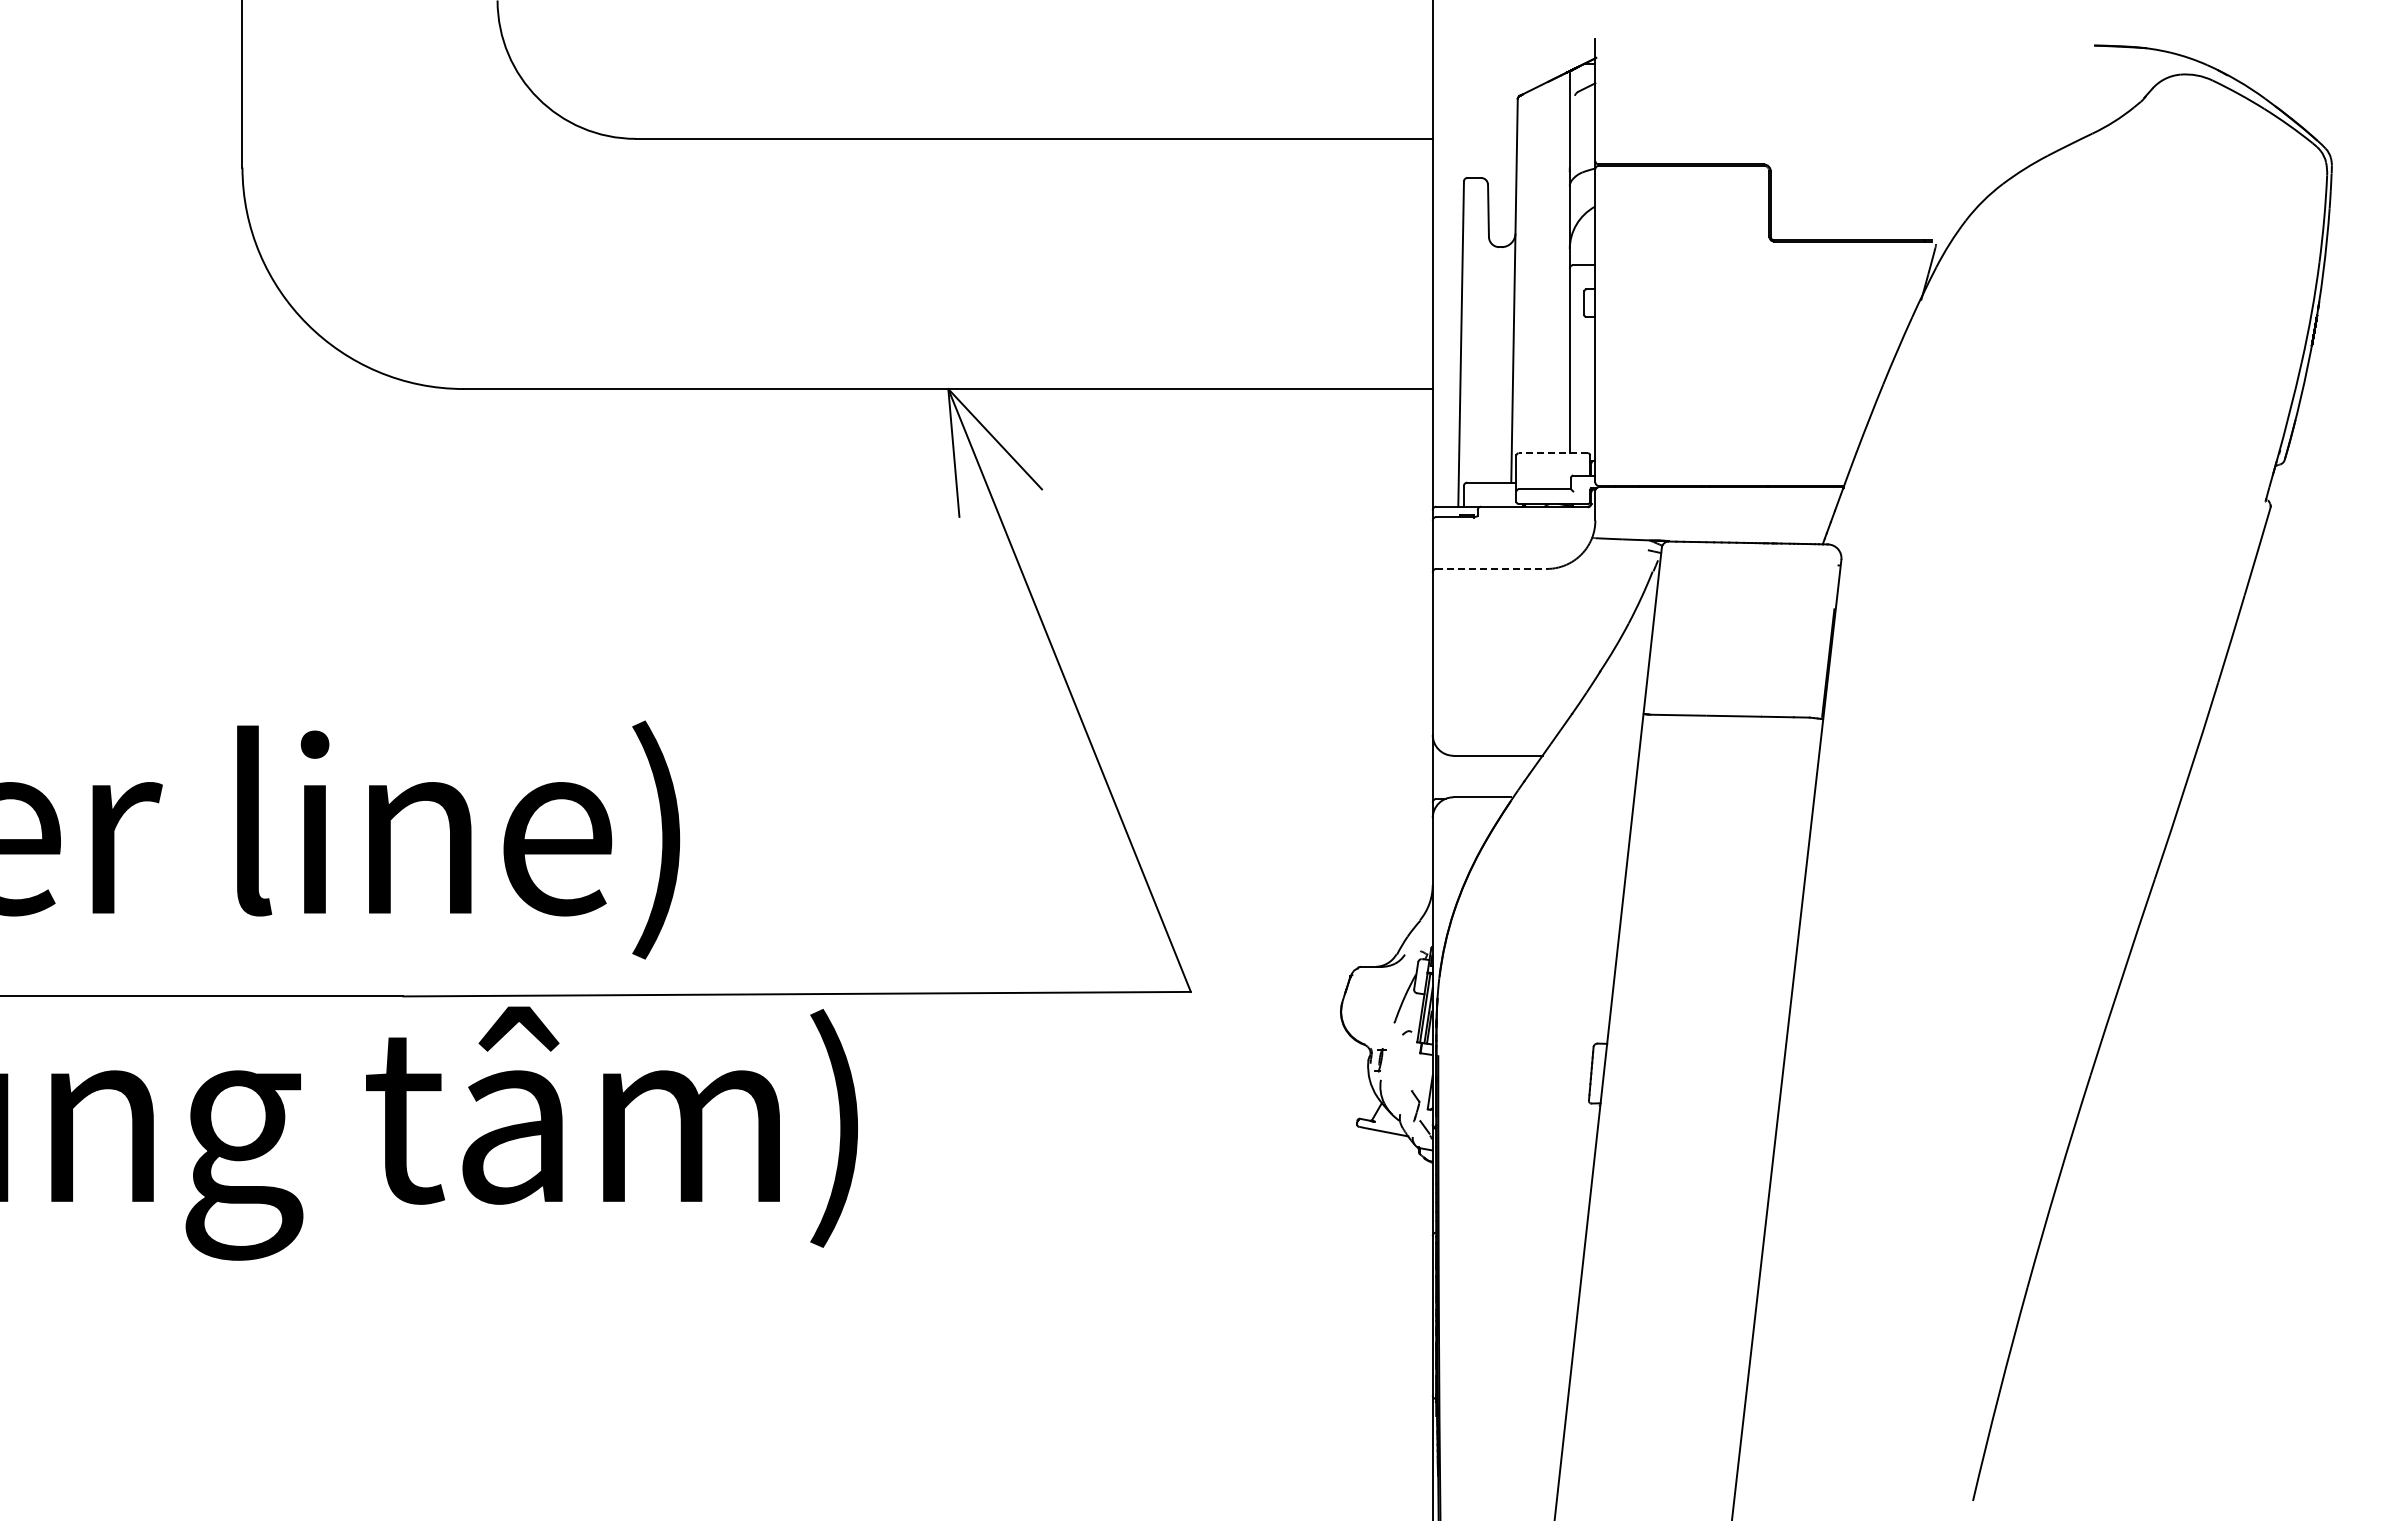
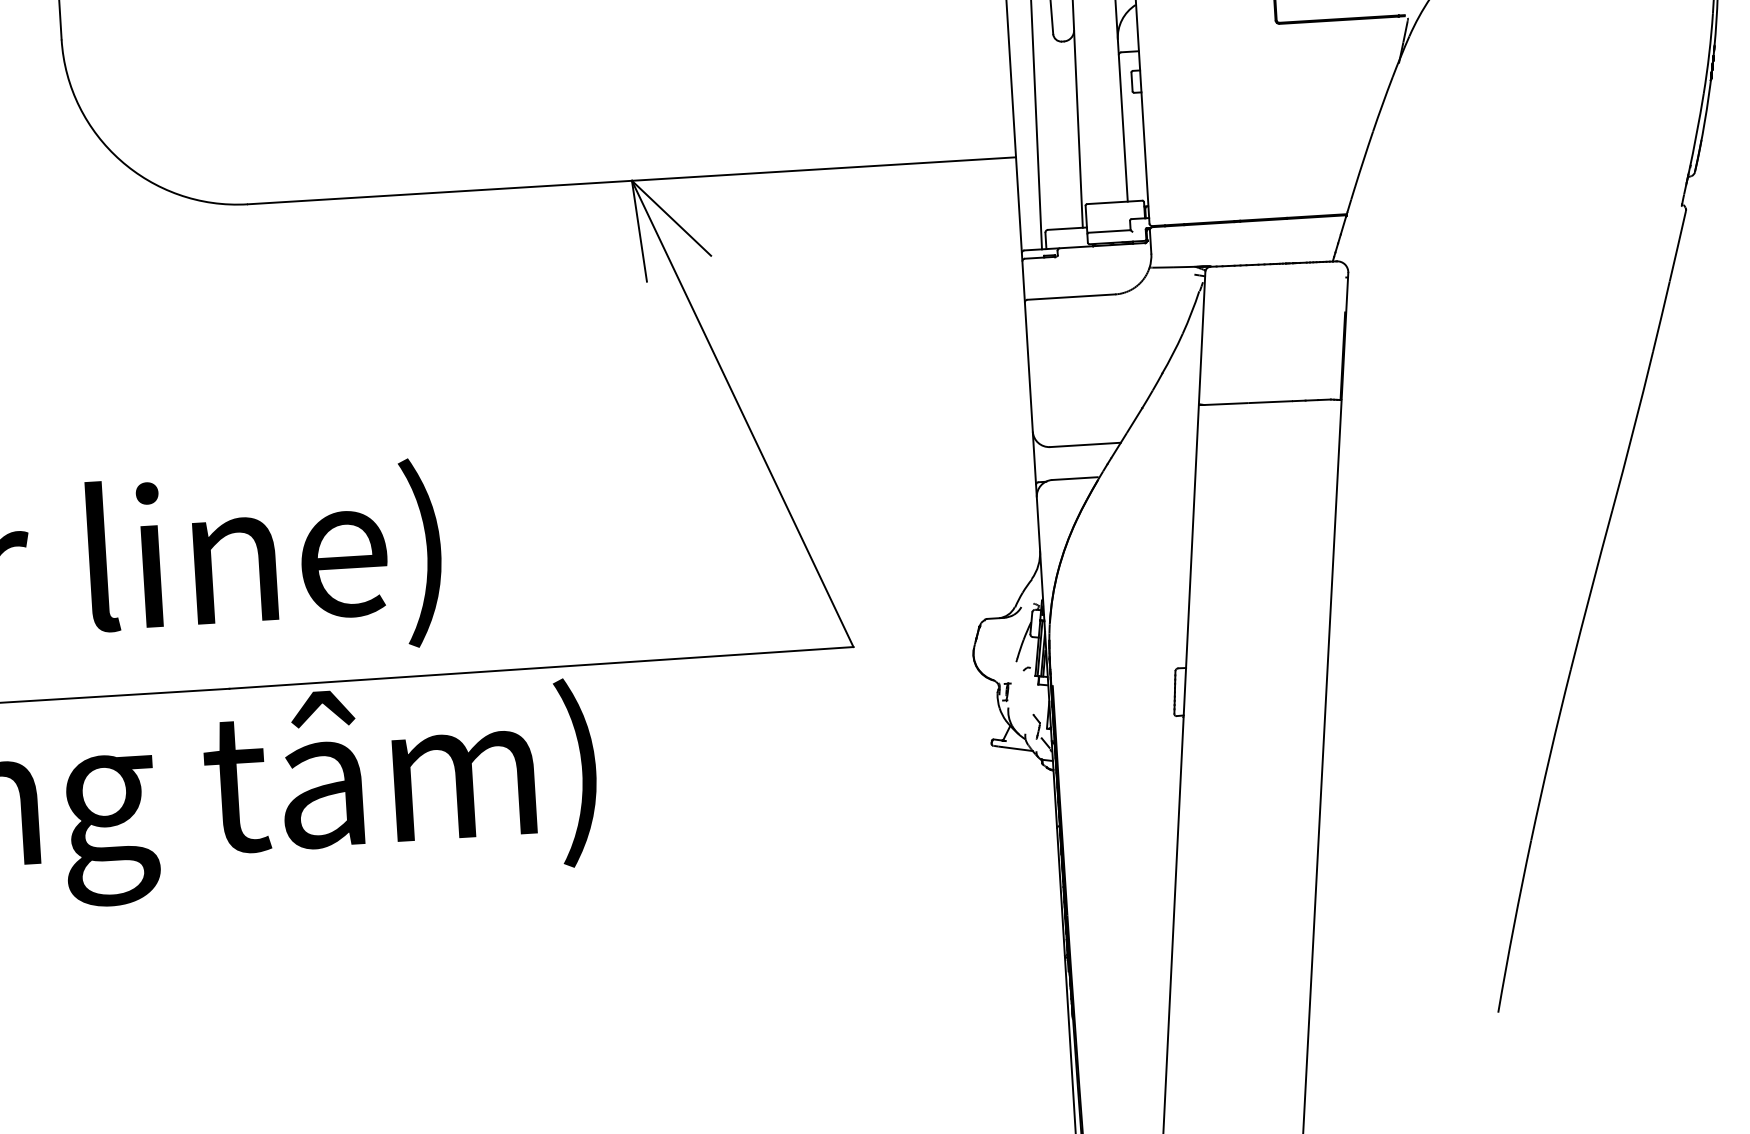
line: (1553, 453) -> (1114, 202), dashed -> solid
line: (1492, 568) -> (1072, 296), dashed -> solid

